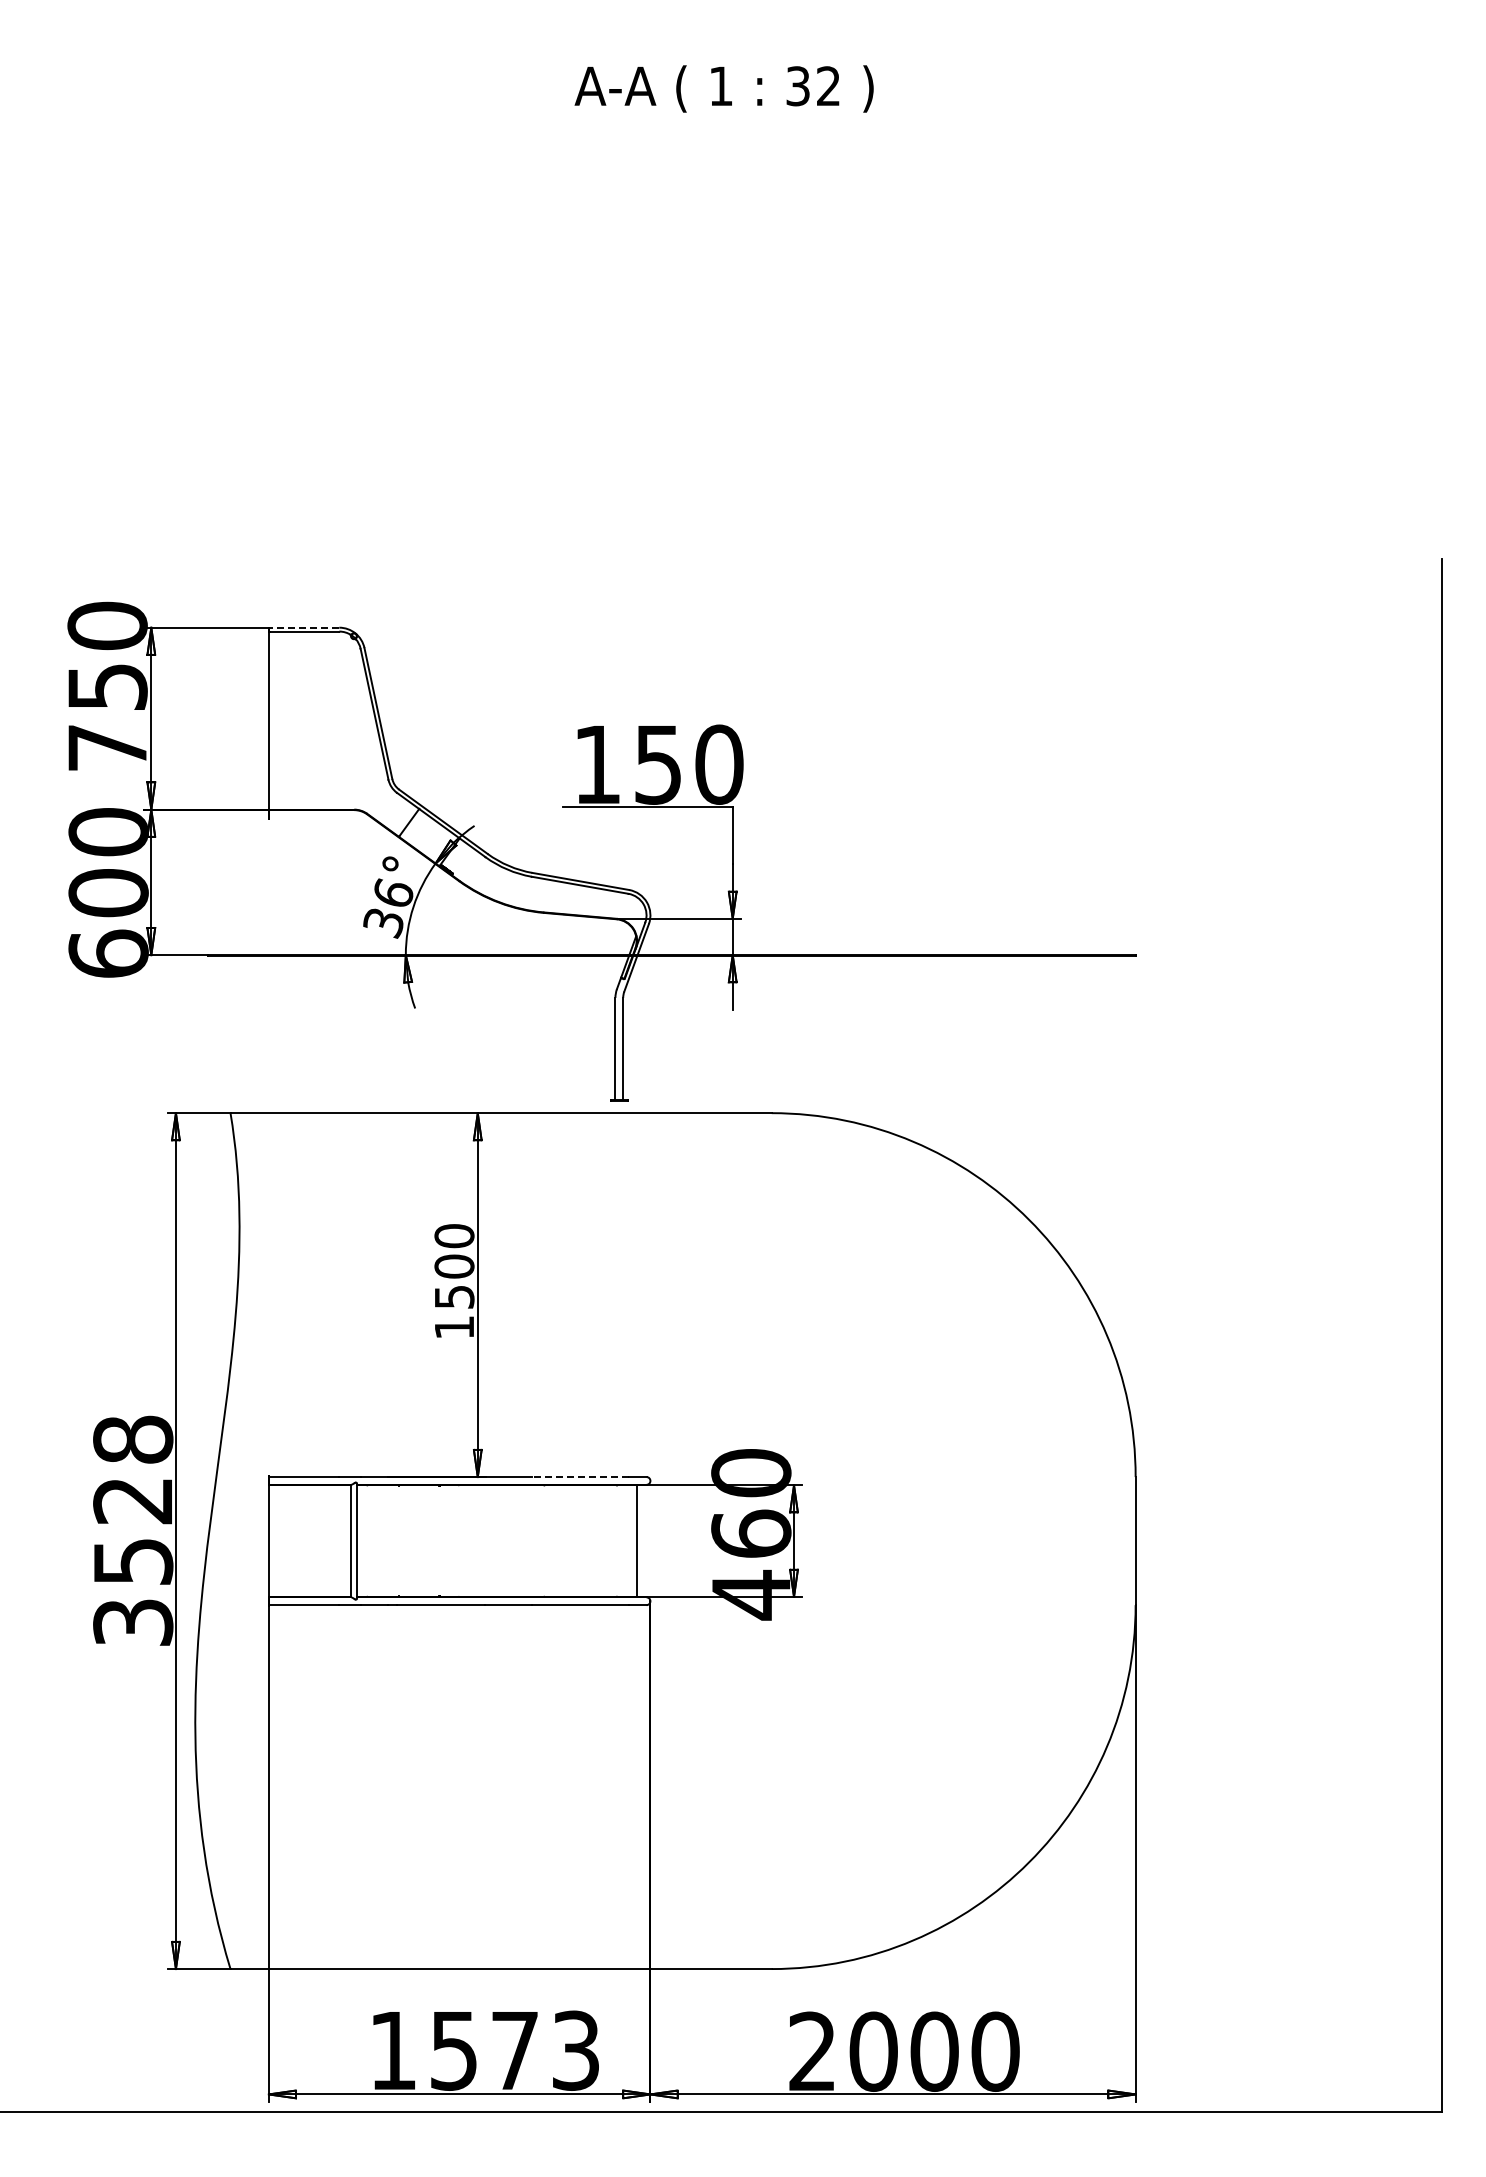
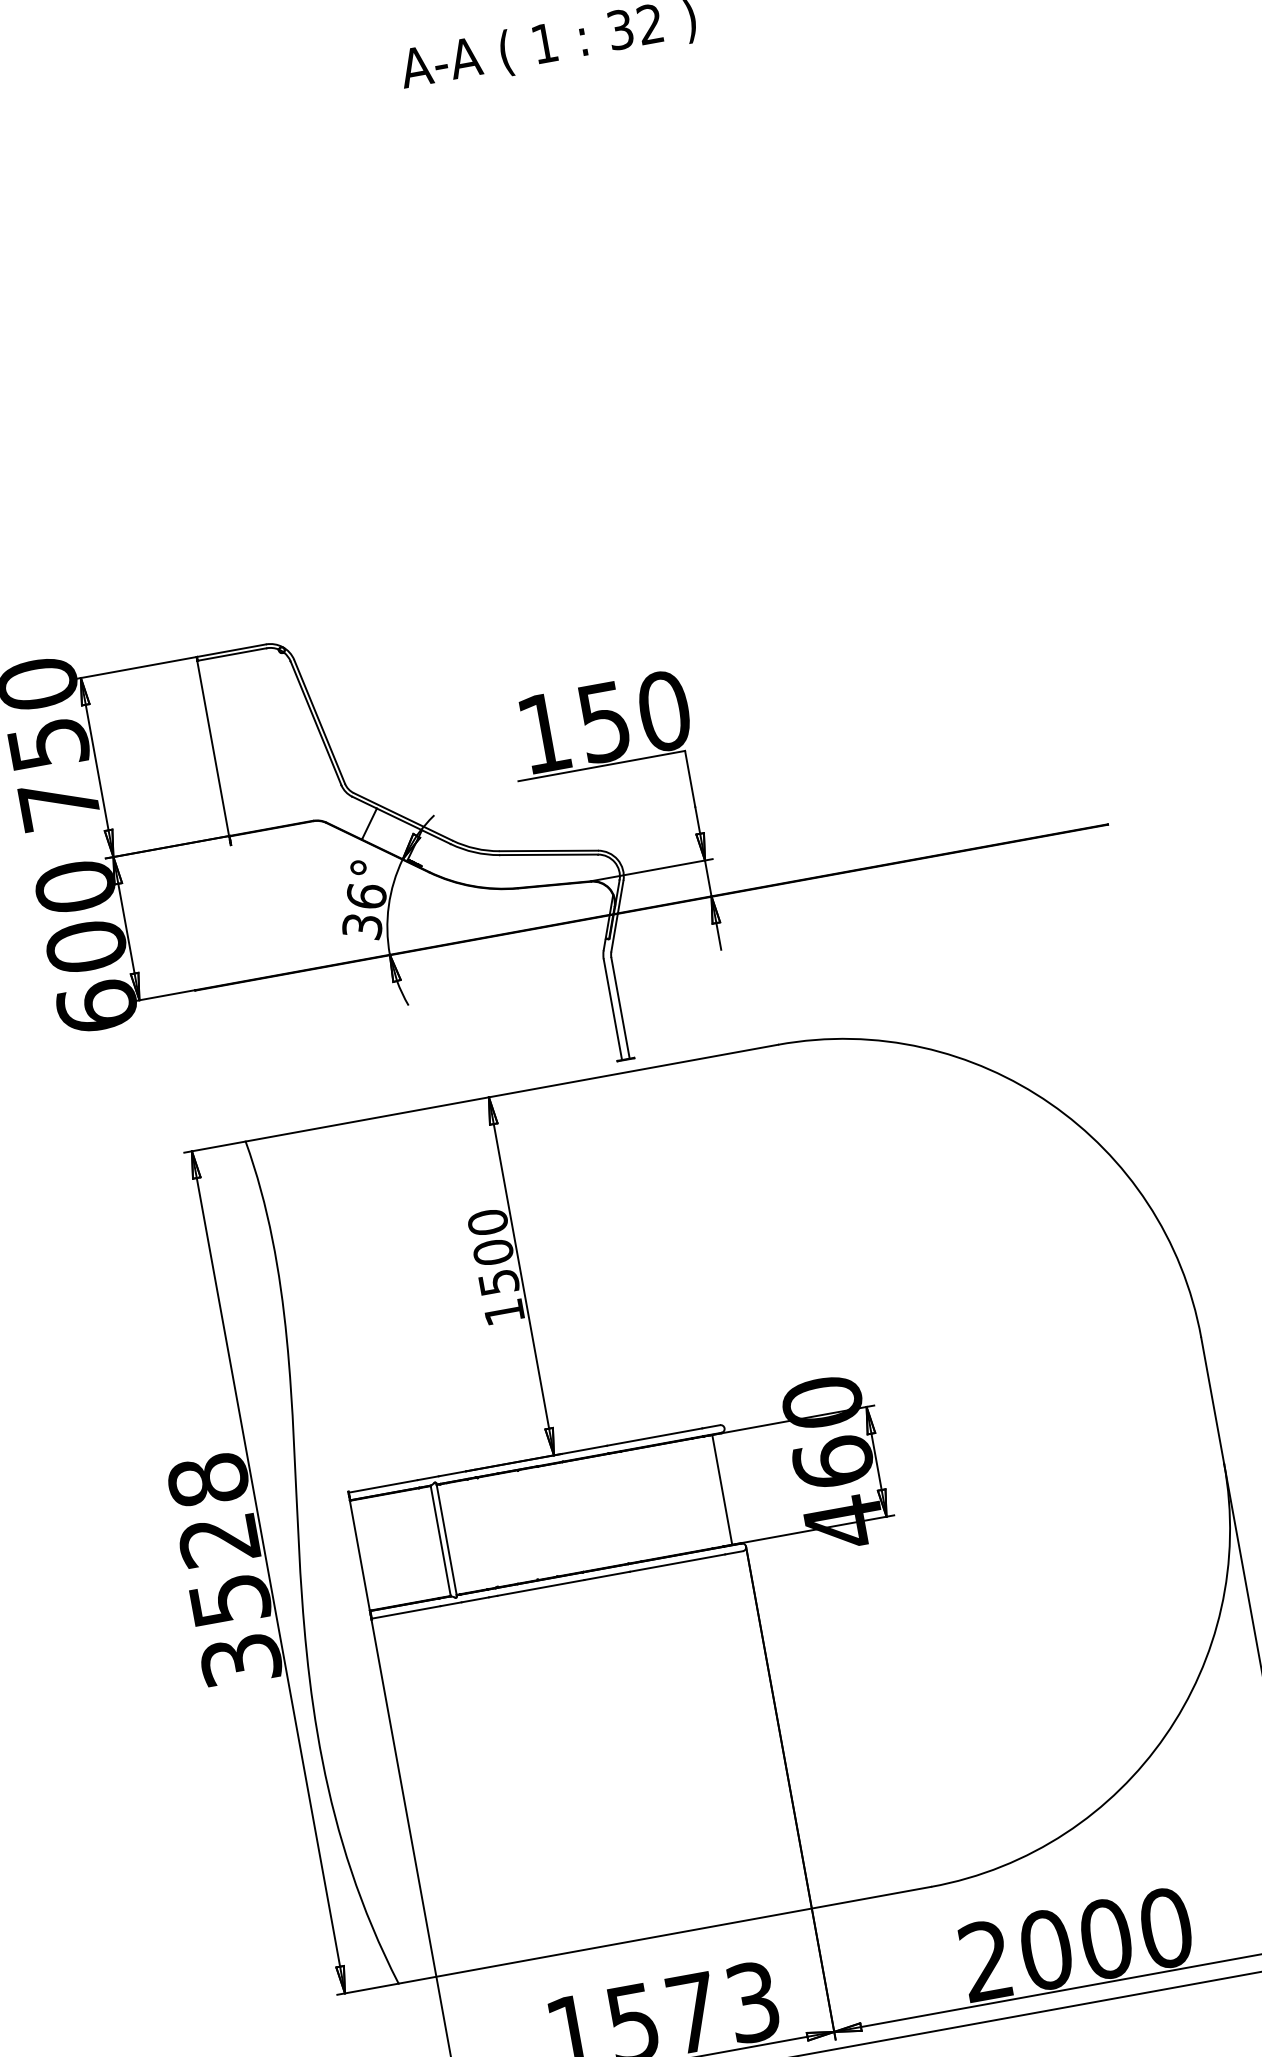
line: (304, 627) -> (231, 650), dashed -> solid
line: (579, 1477) -> (654, 1437), dashed -> solid

